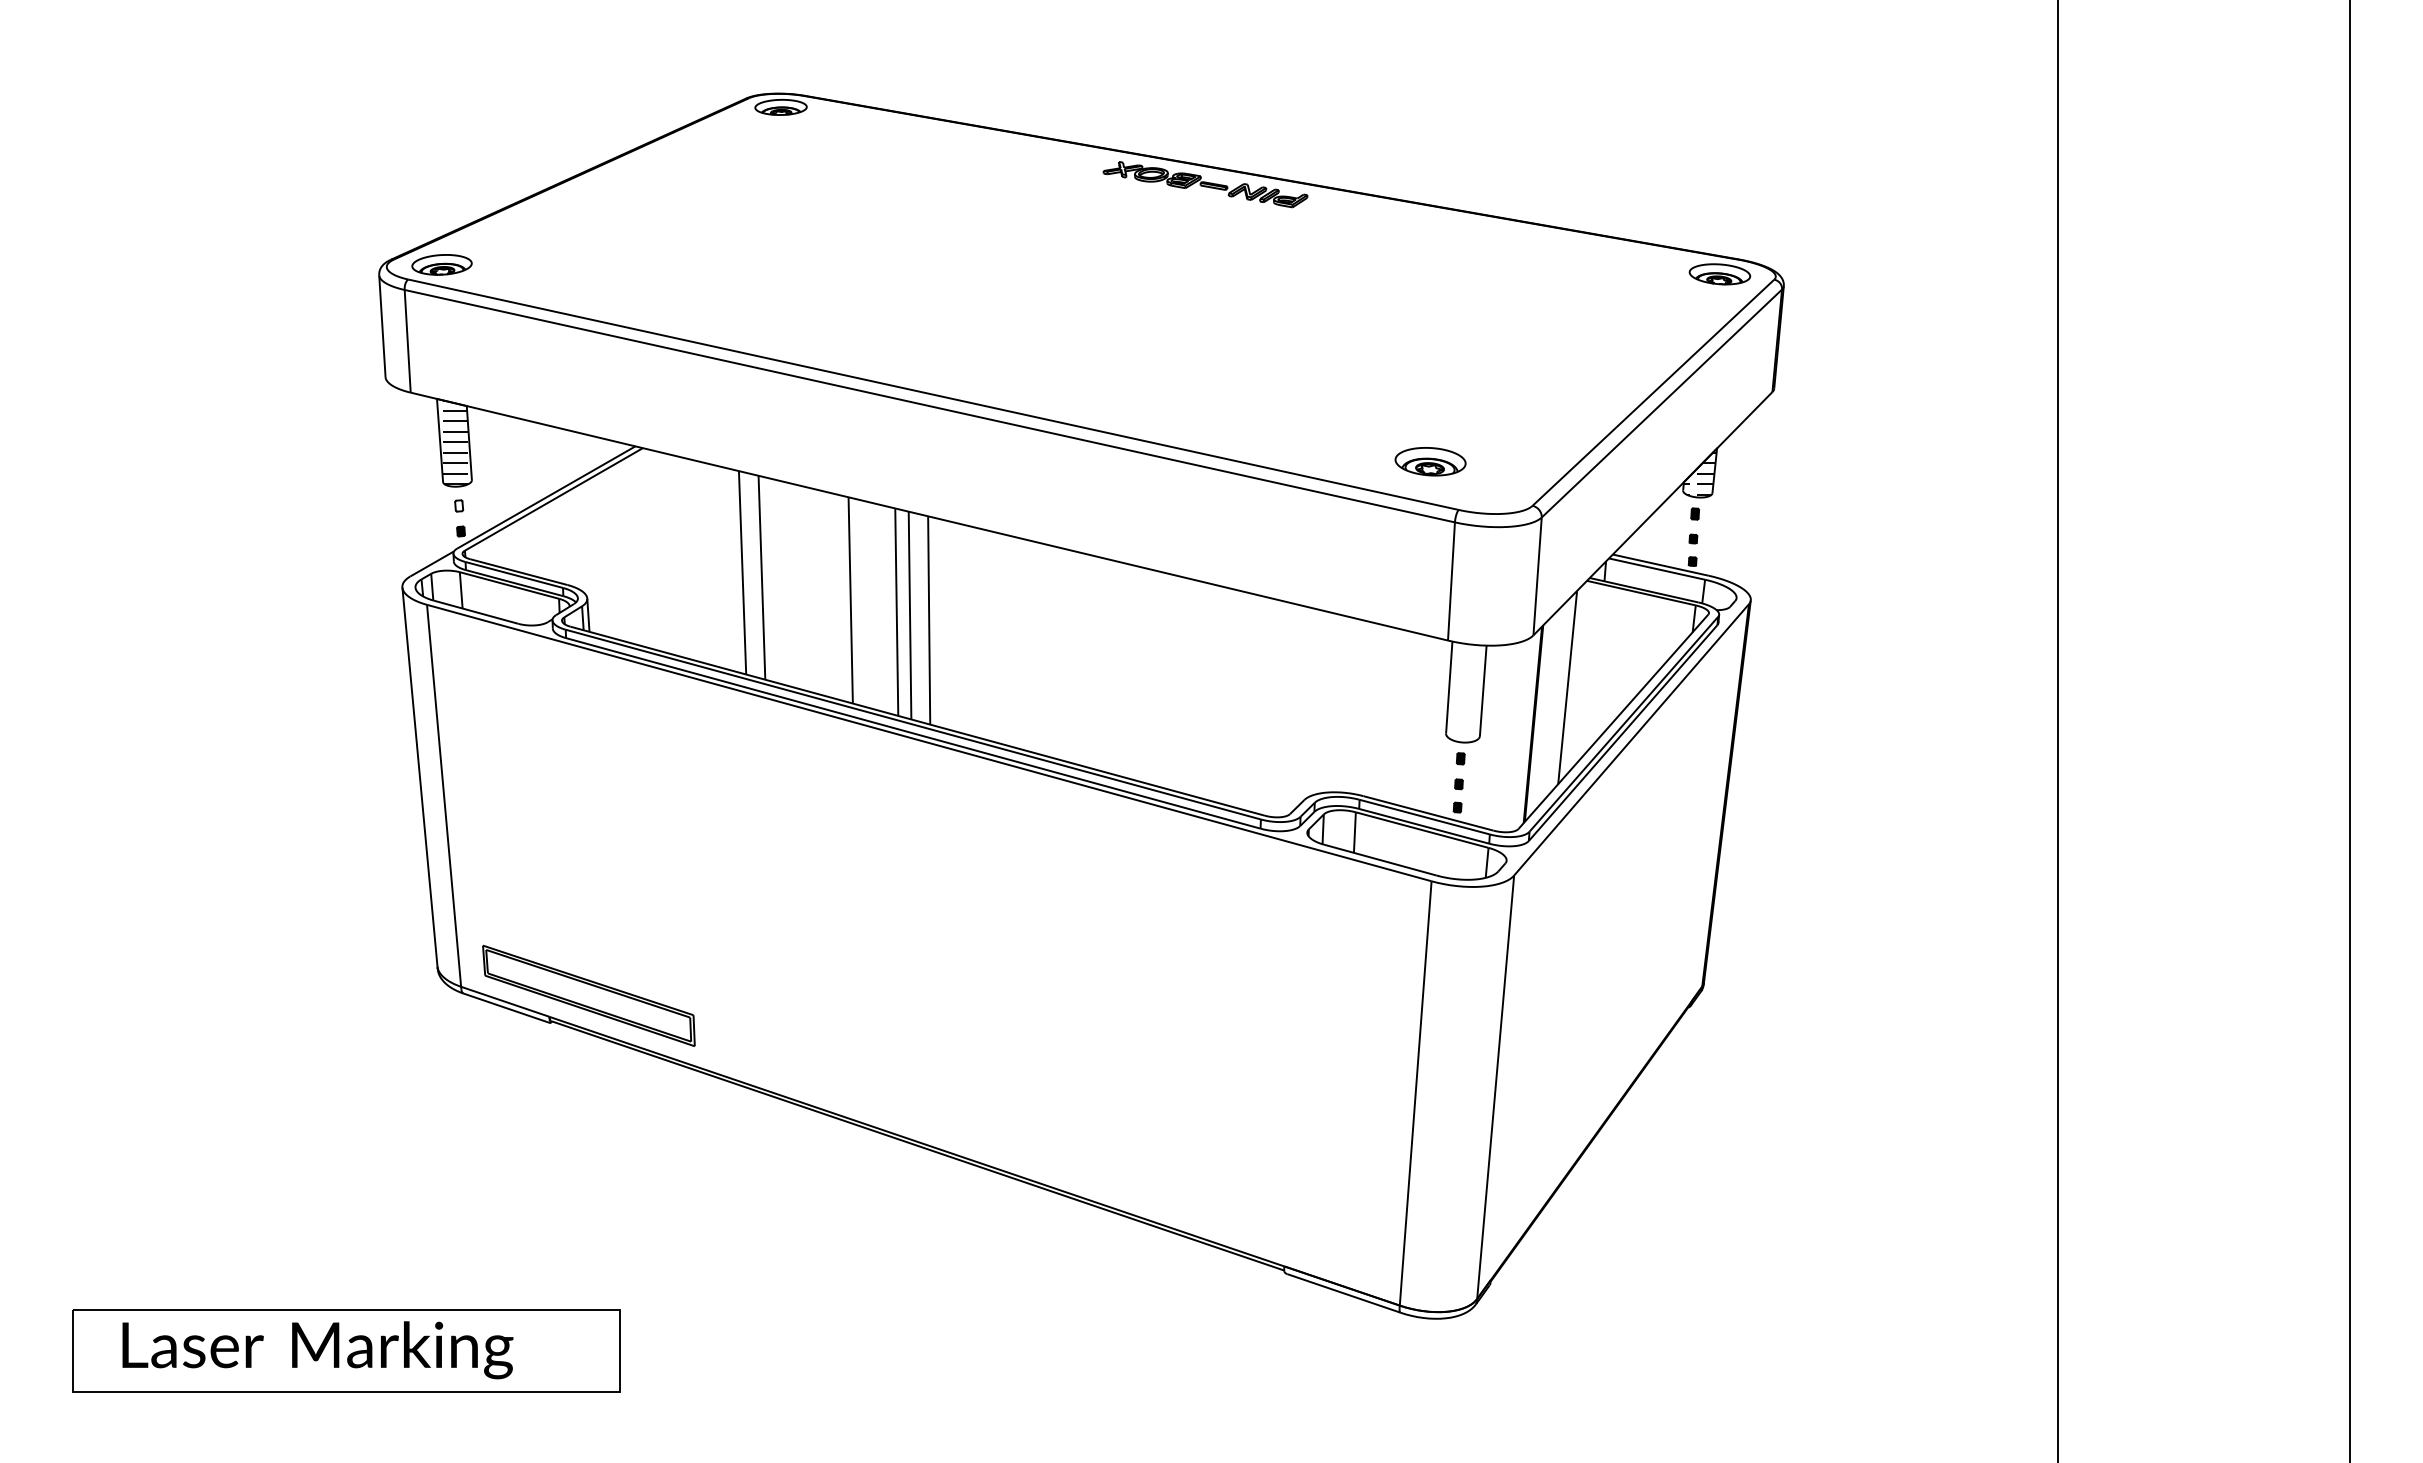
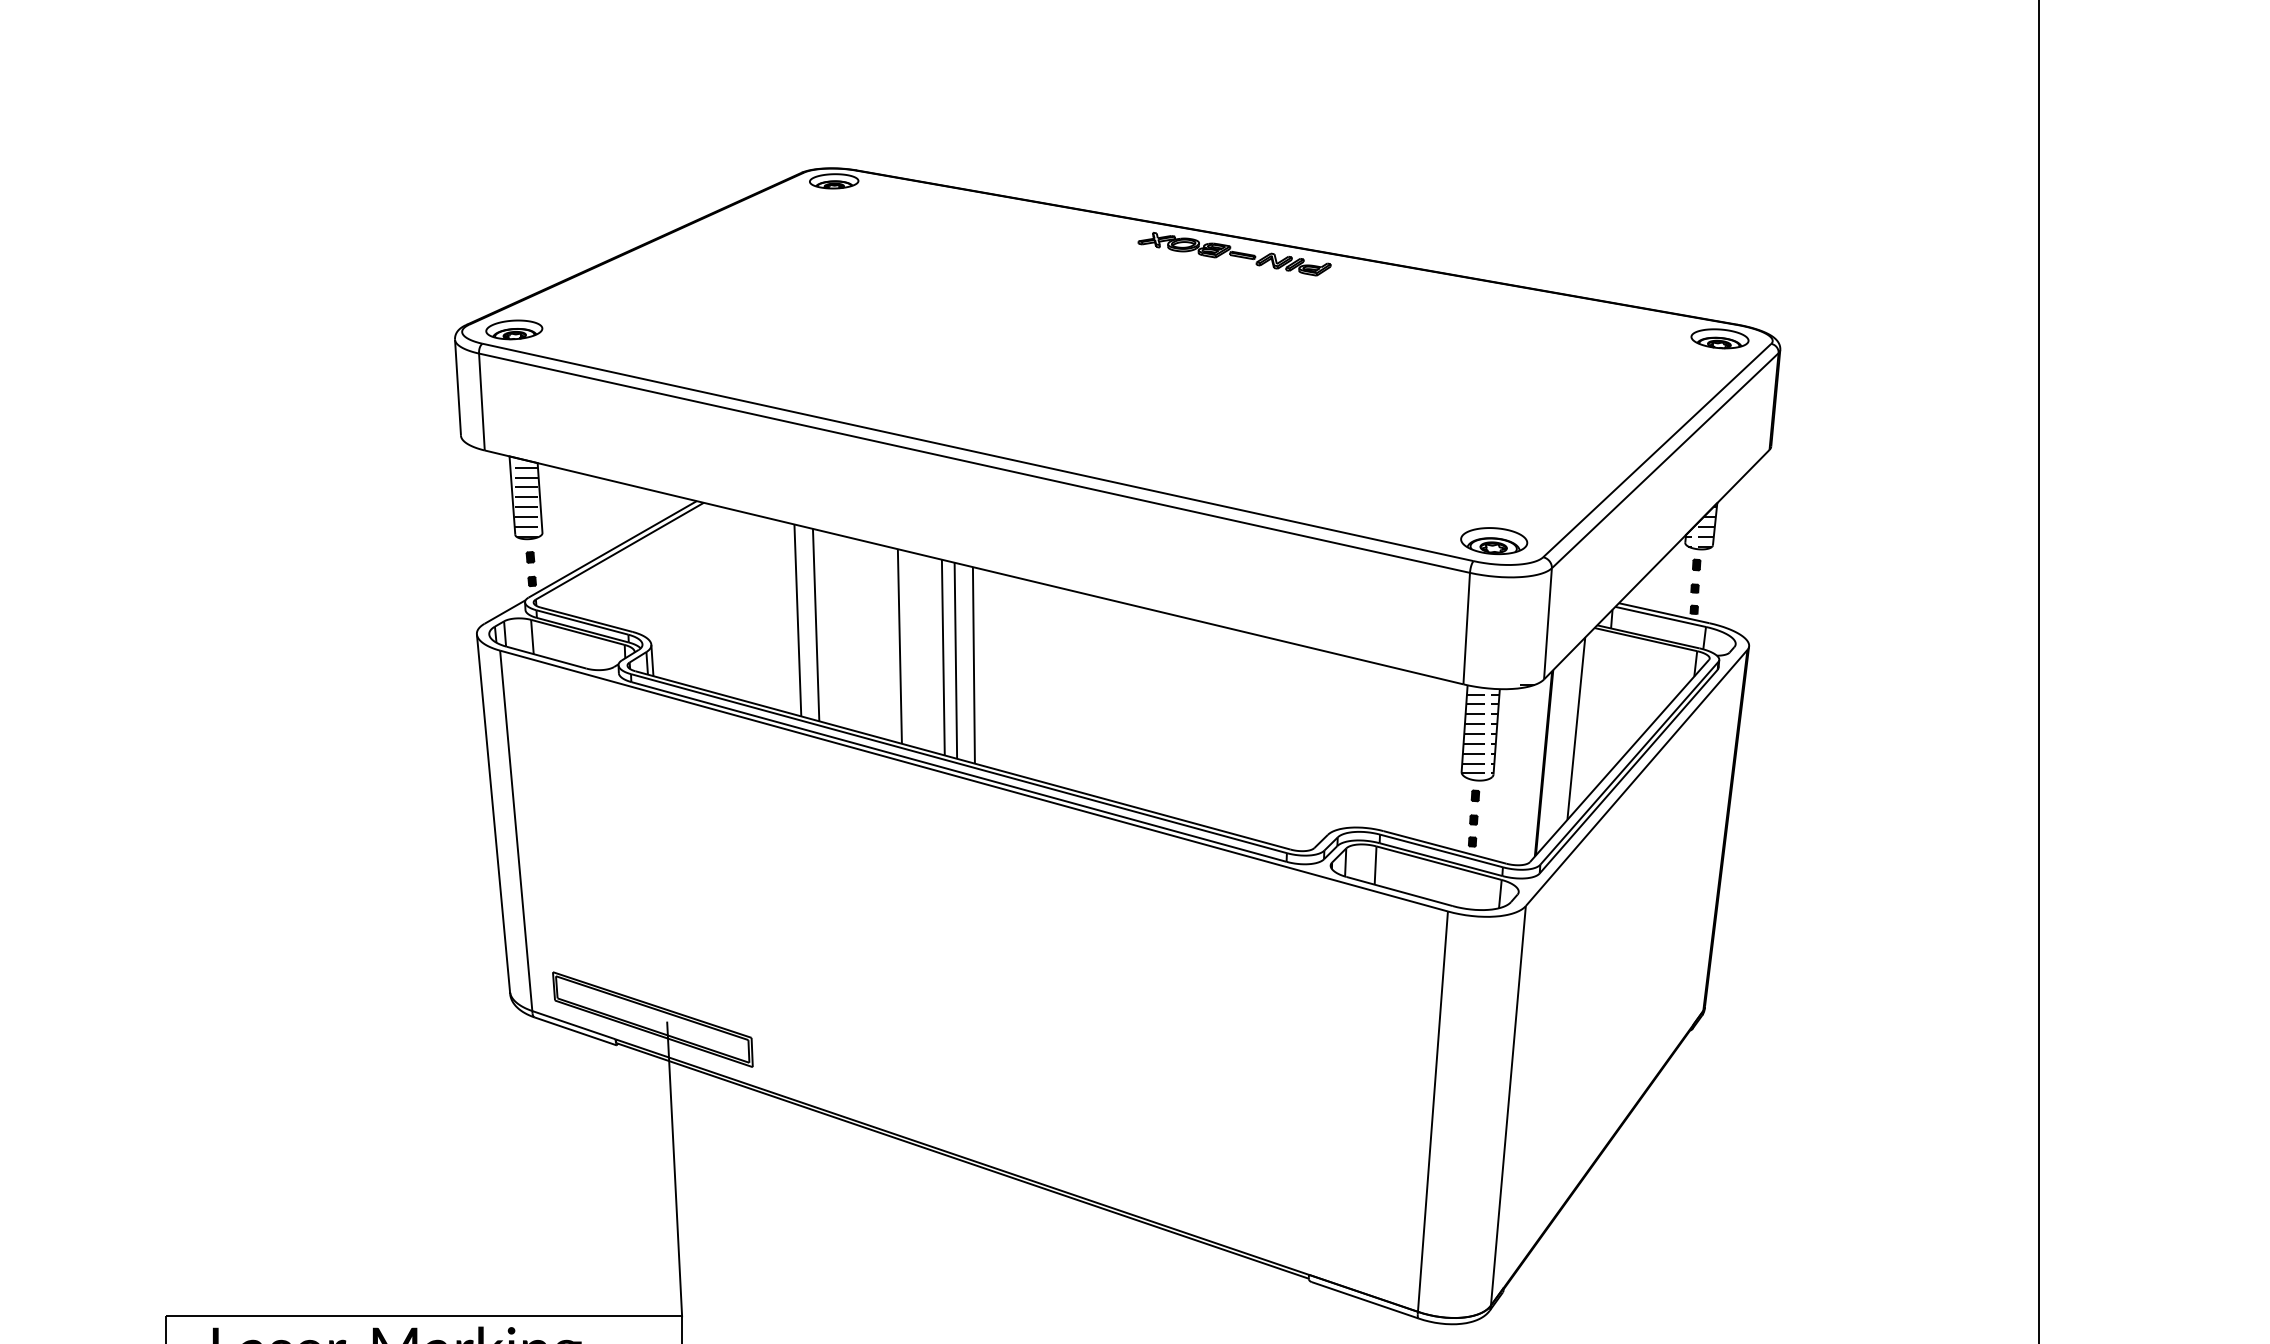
part: (1430, 461) -> (1494, 540), moved
fill: (459, 505) -> (530, 556), added
hatch: (1485, 687) -> (1498, 728), added
line: (611, 1154) -> (674, 1169), added

